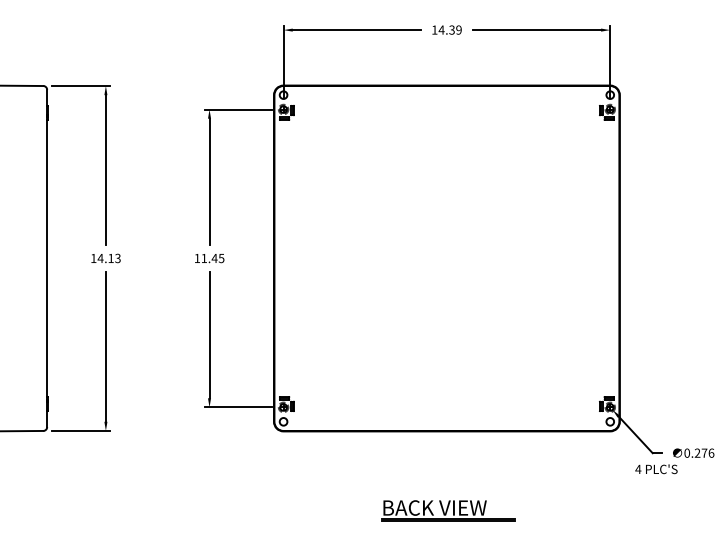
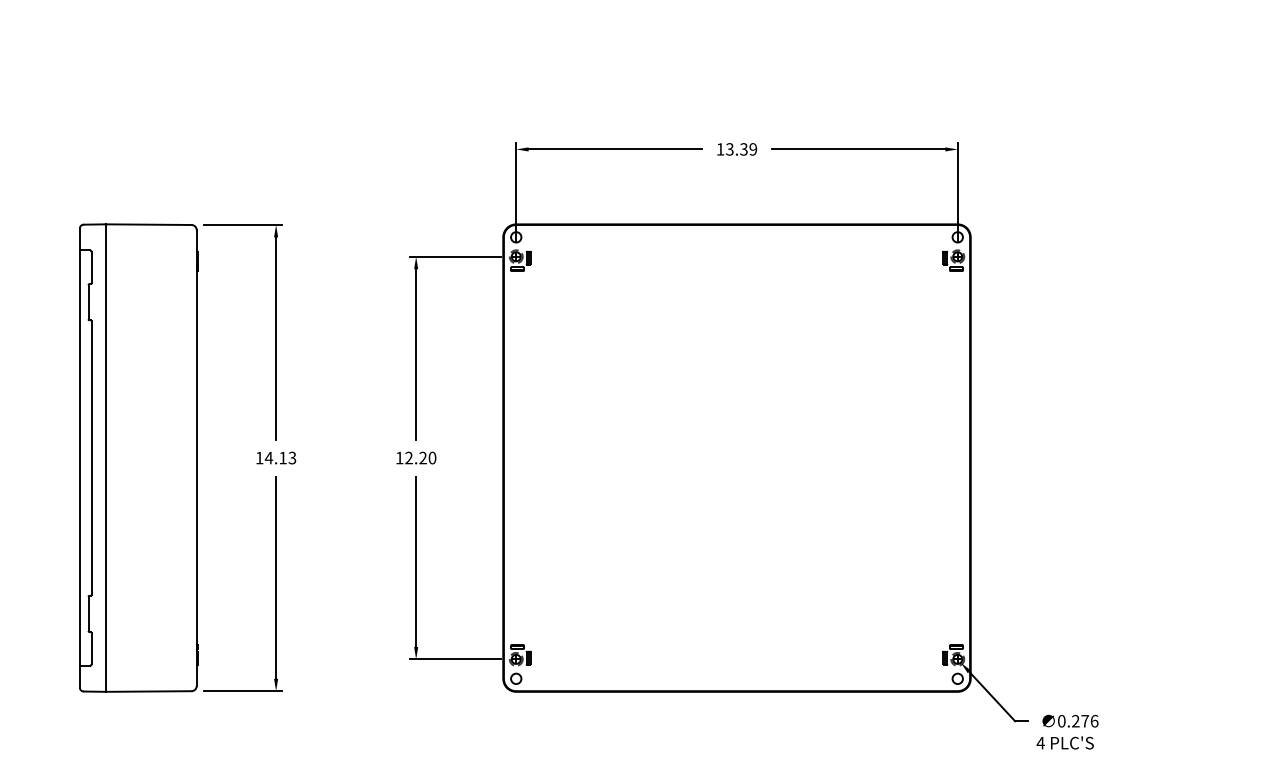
text: (441, 30) -> (729, 149), 14.39 -> 13.39
text: (212, 258) -> (420, 457), 11.45 -> 12.20
text: (655, 468) -> (1064, 742), moved

